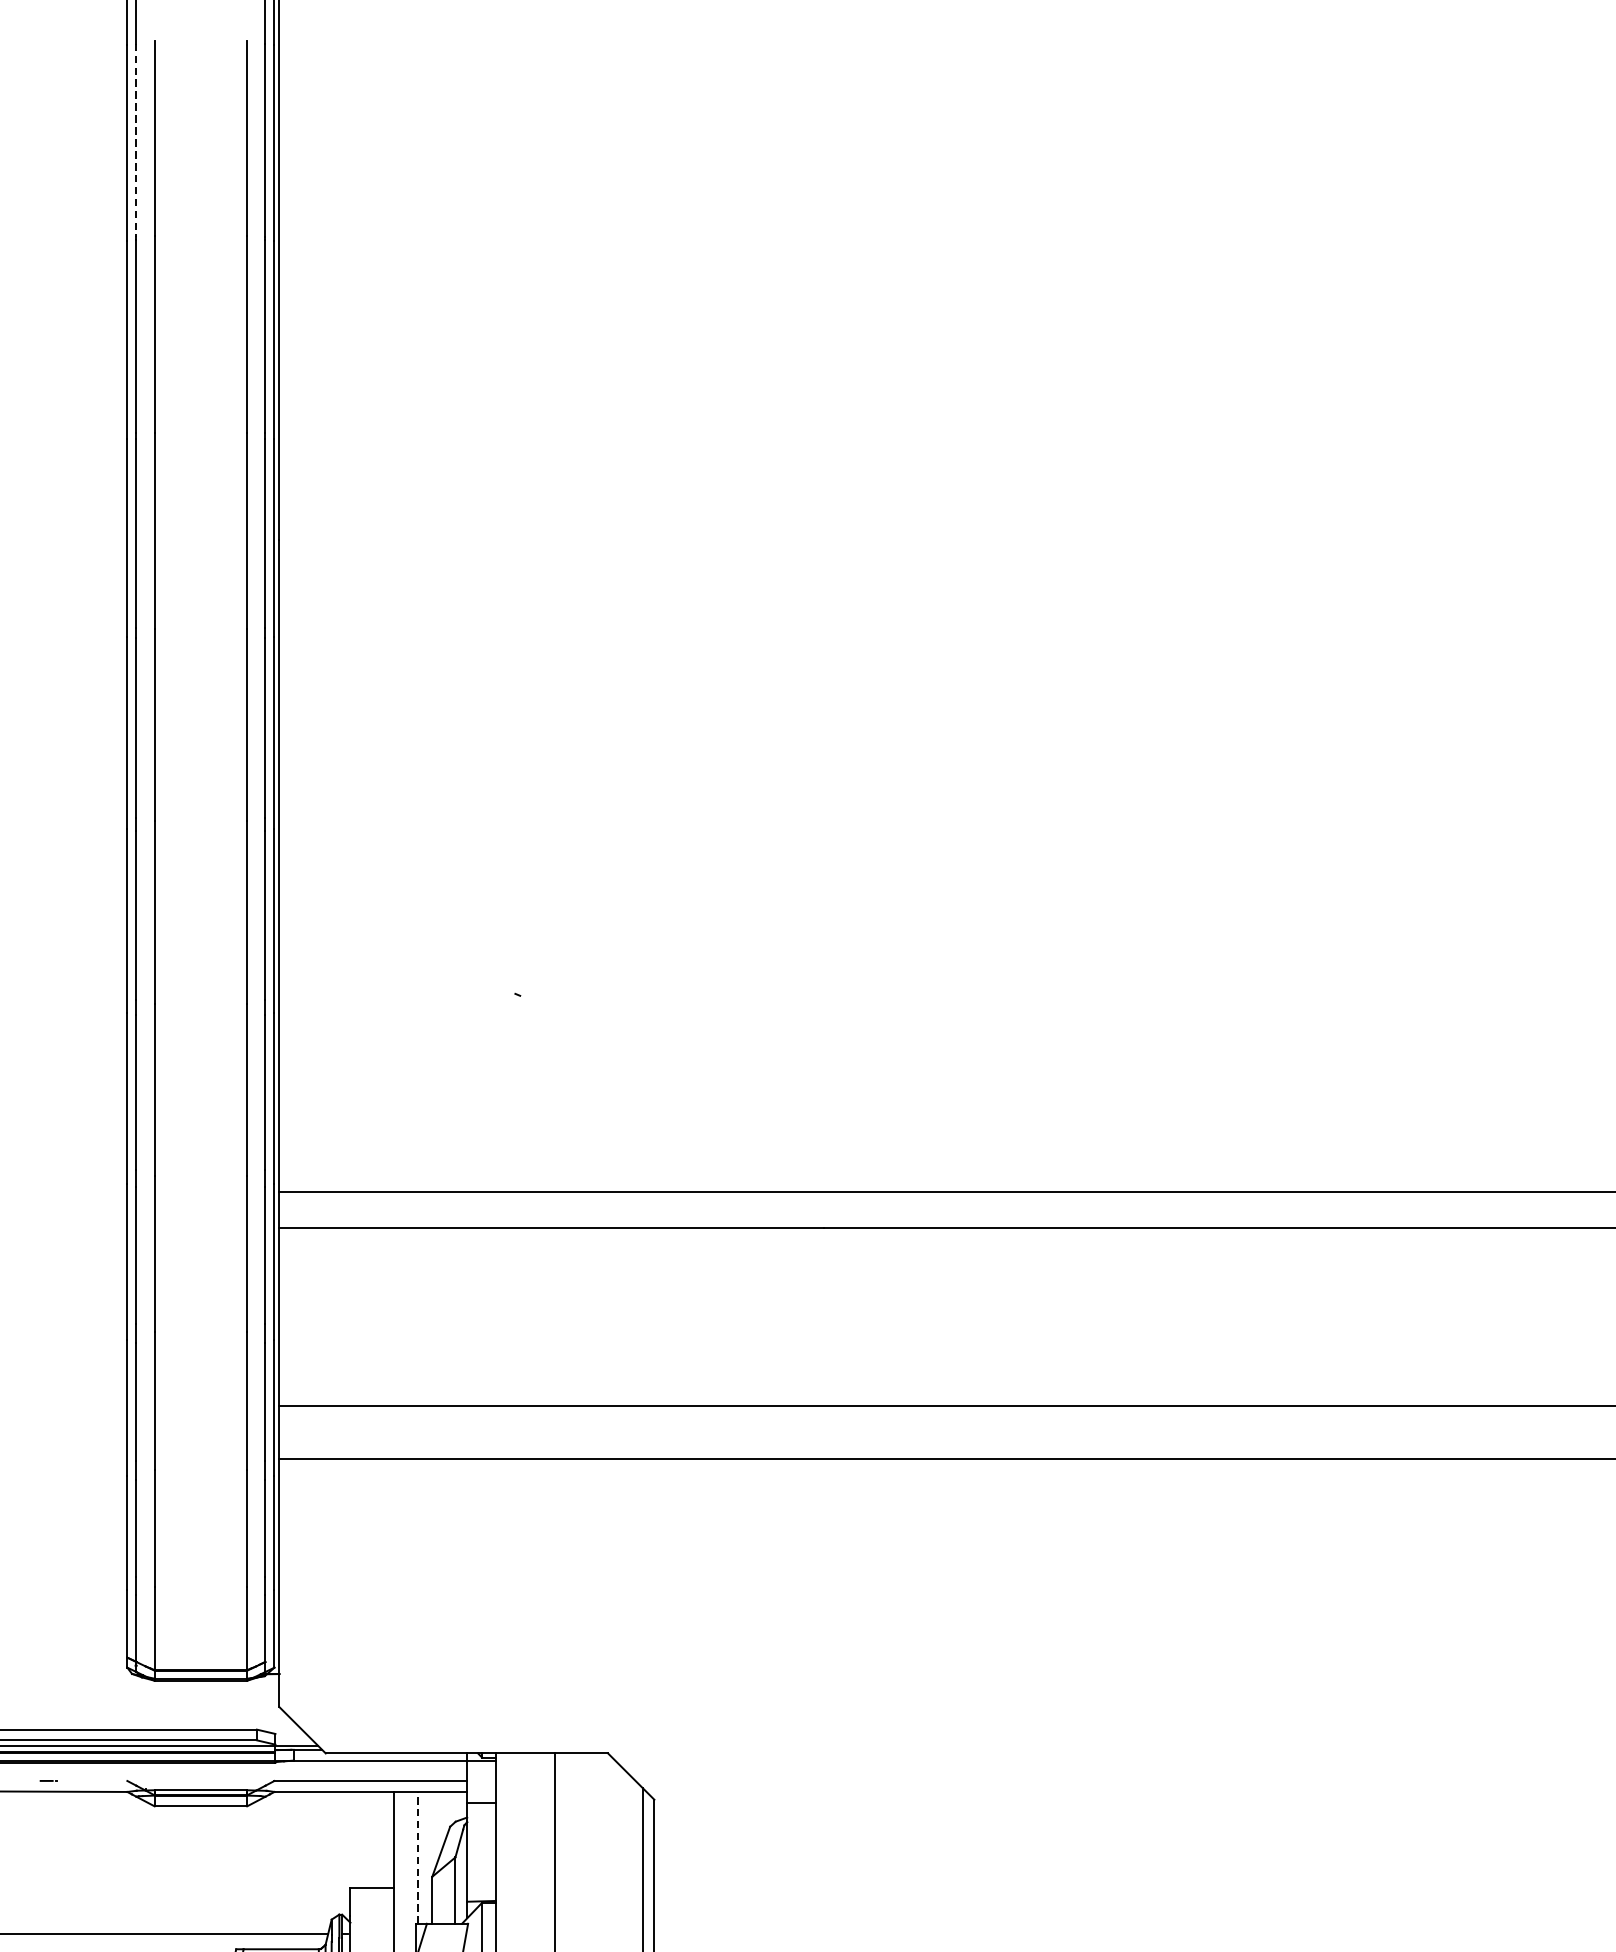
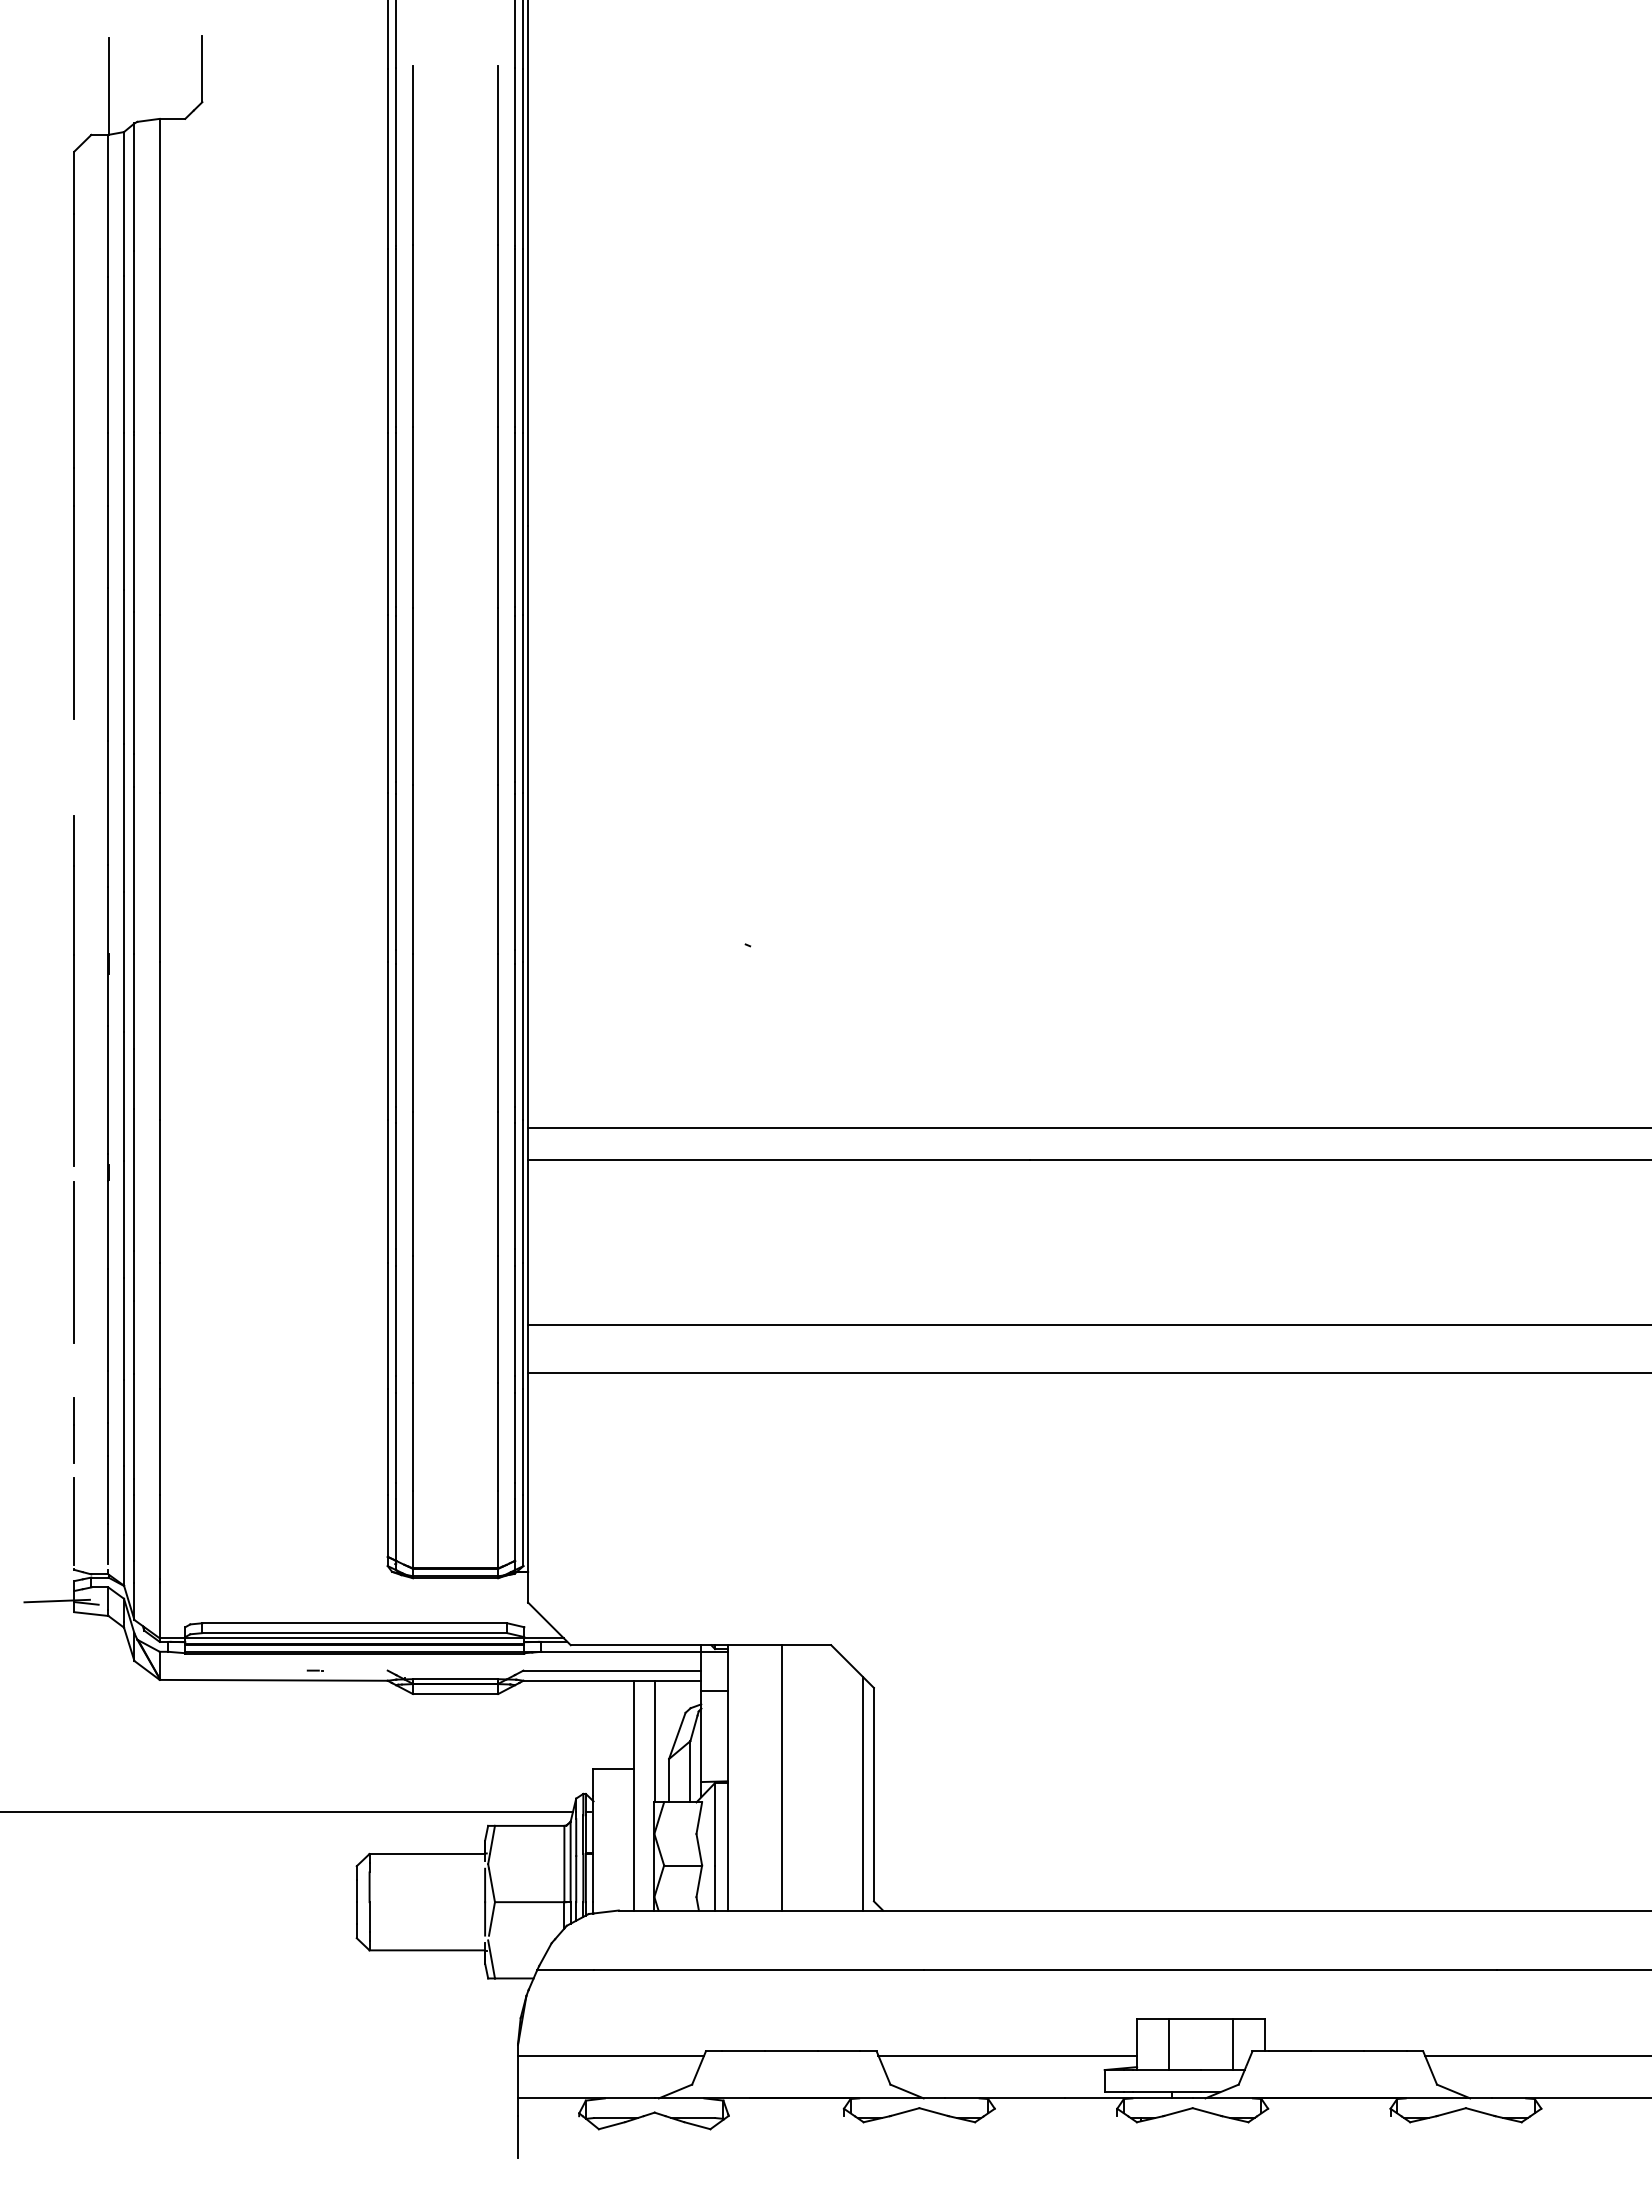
line: (136, 140) -> (396, 157), dashed -> solid
line: (417, 1857) -> (655, 1741), dashed -> solid

